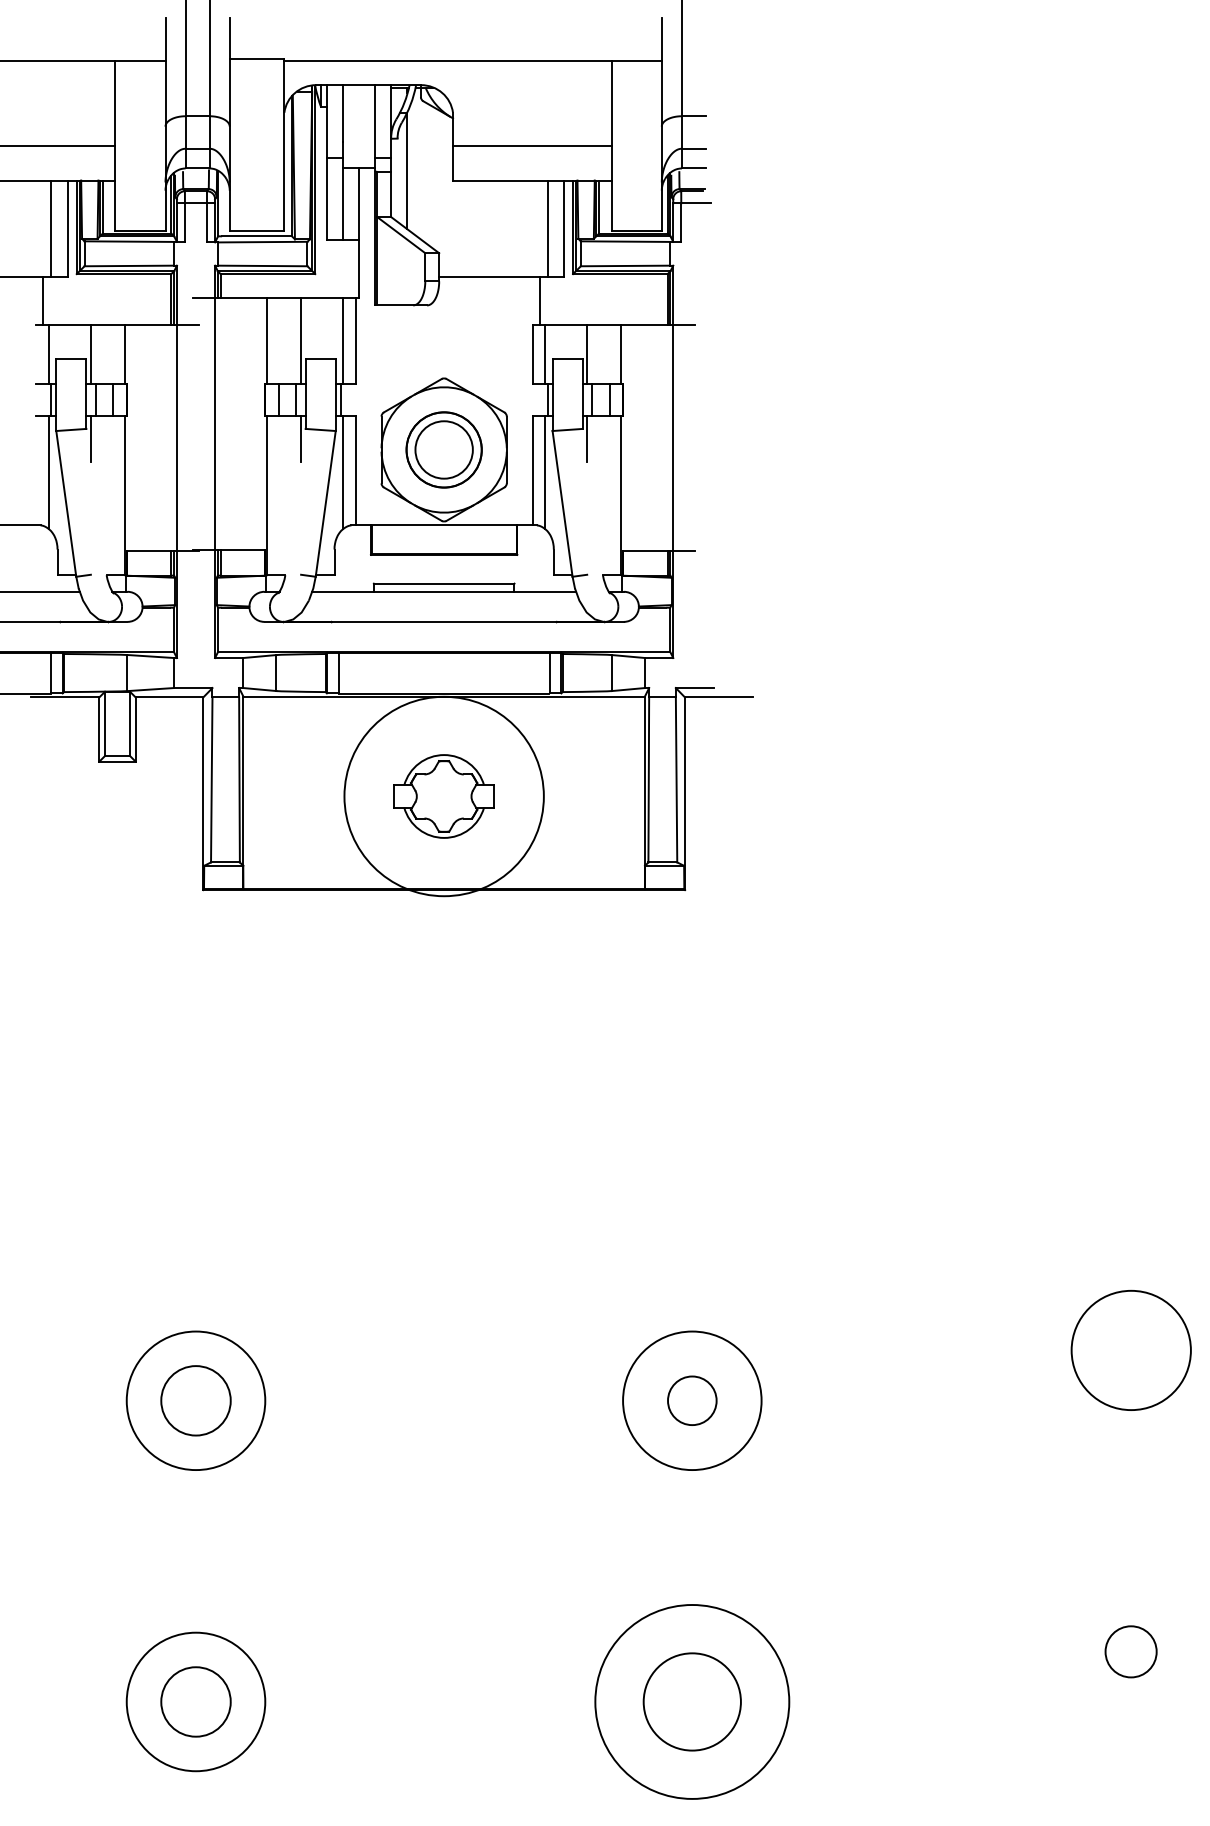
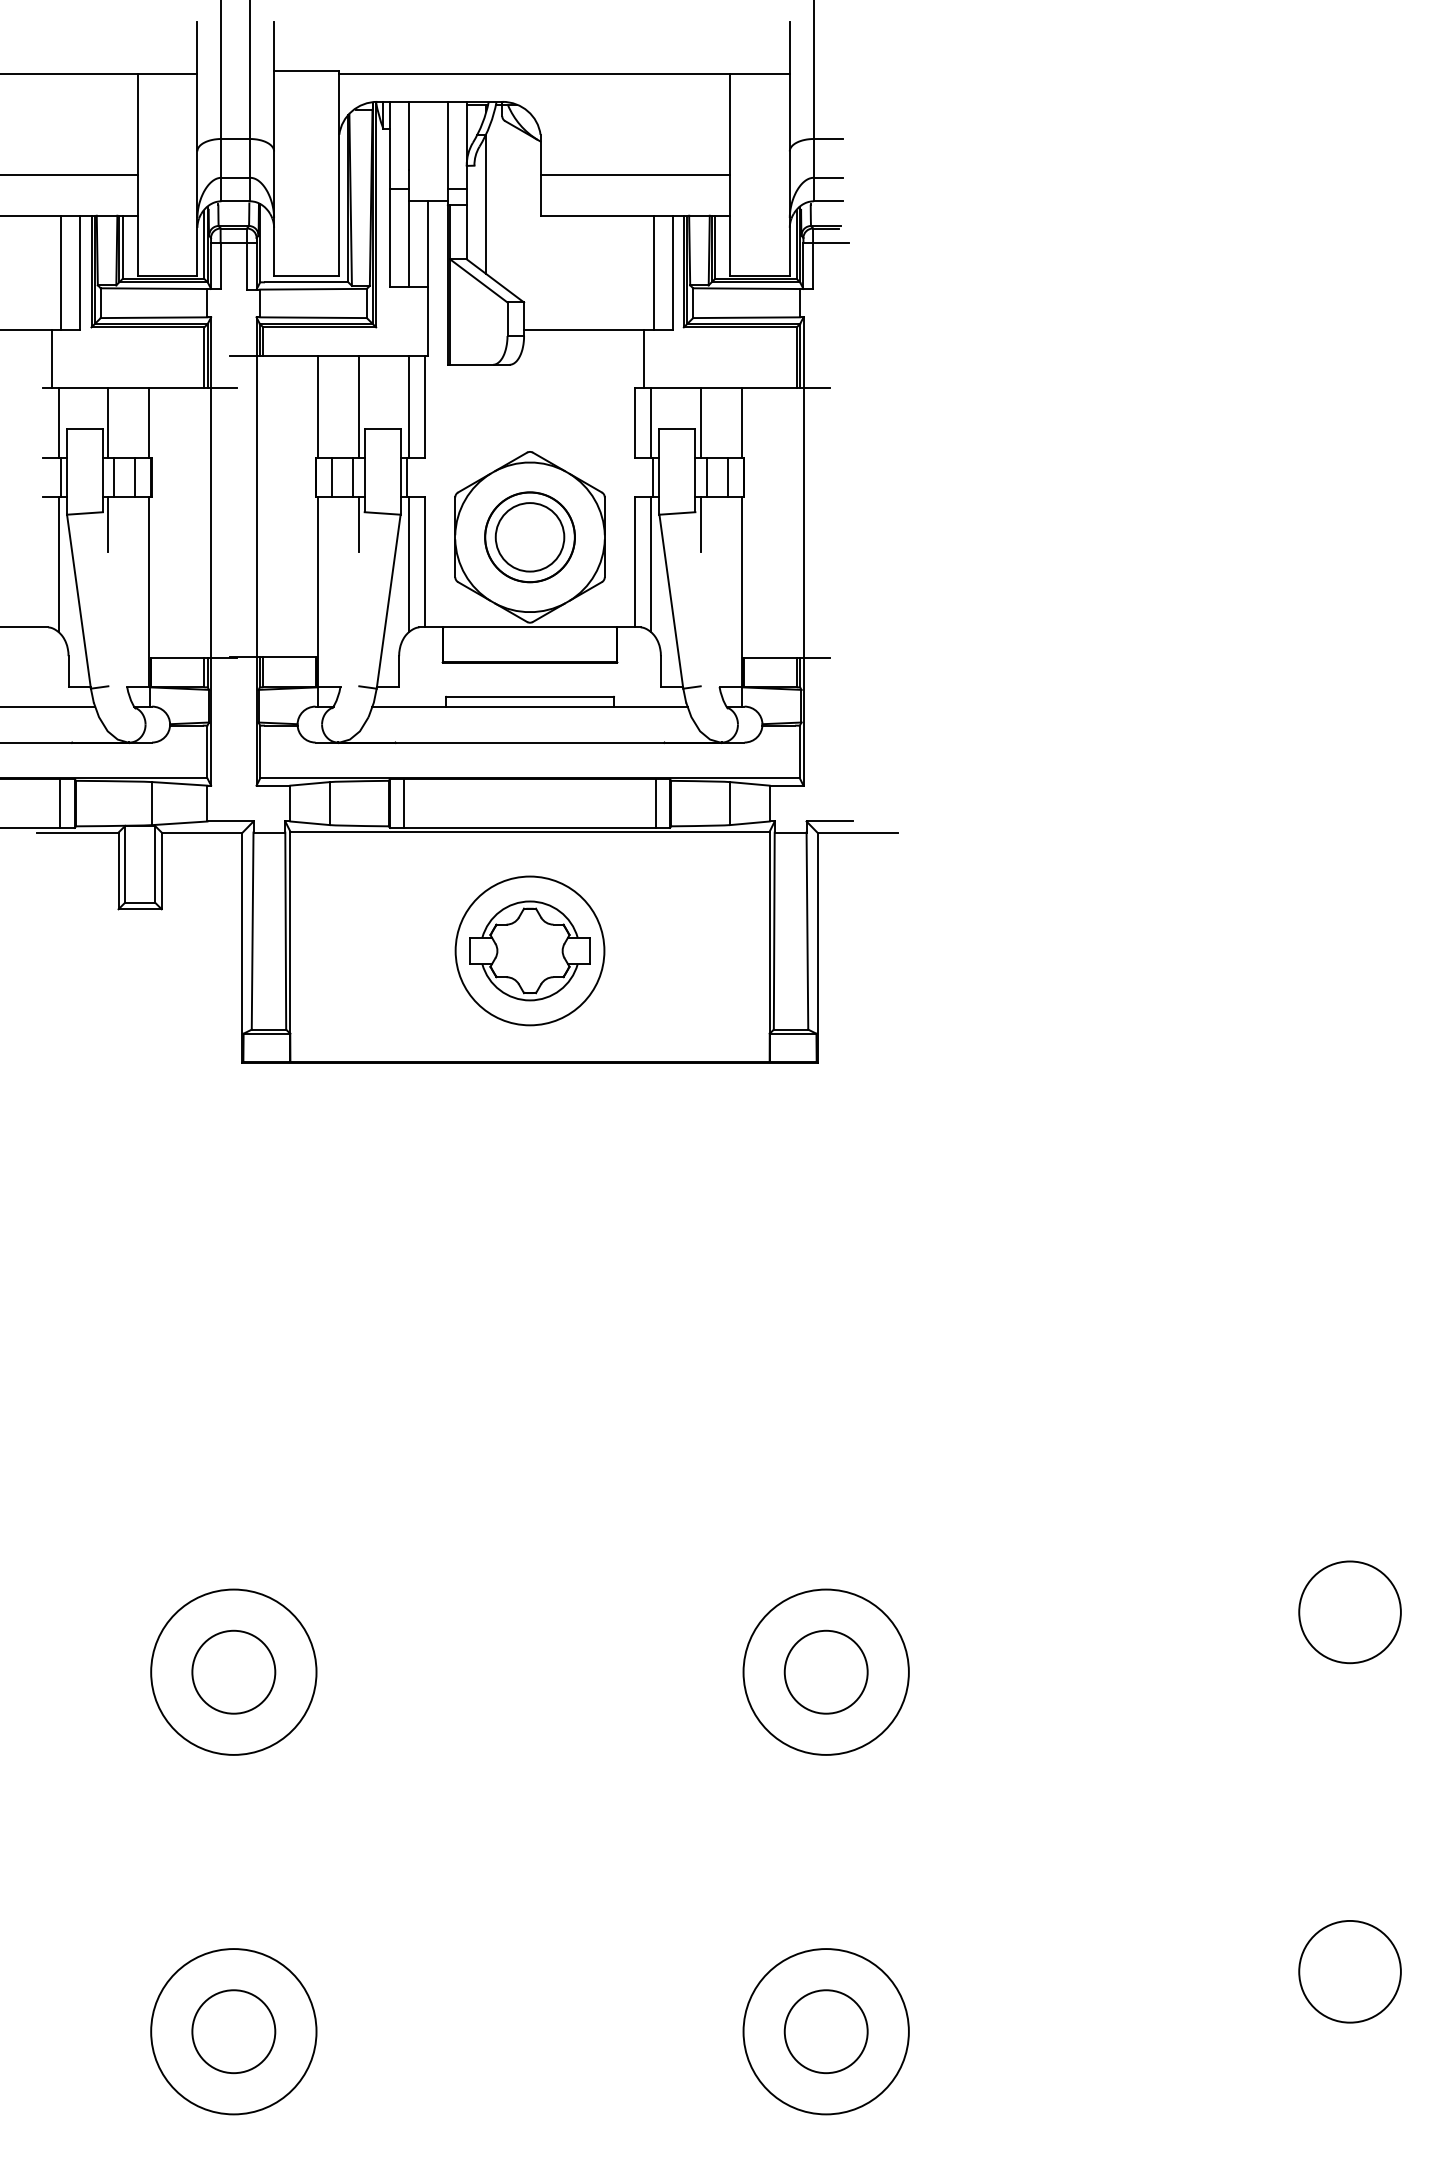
circle: (443, 796) -> (529, 950), size x0.62
circle: (1130, 1350) -> (1349, 1612), size x0.71
circle: (692, 1400) -> (826, 1671), size x1.43
circle: (1130, 1651) -> (1349, 1971), size x1.67
circle: (692, 1701) -> (826, 2031), size x0.71
circle: (692, 1701) -> (826, 2031), size x0.71

